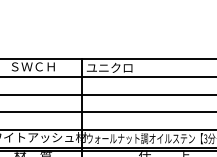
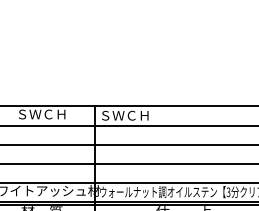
text: (109, 67) -> (124, 115), ユニクロ -> ＳＷＣＨ

